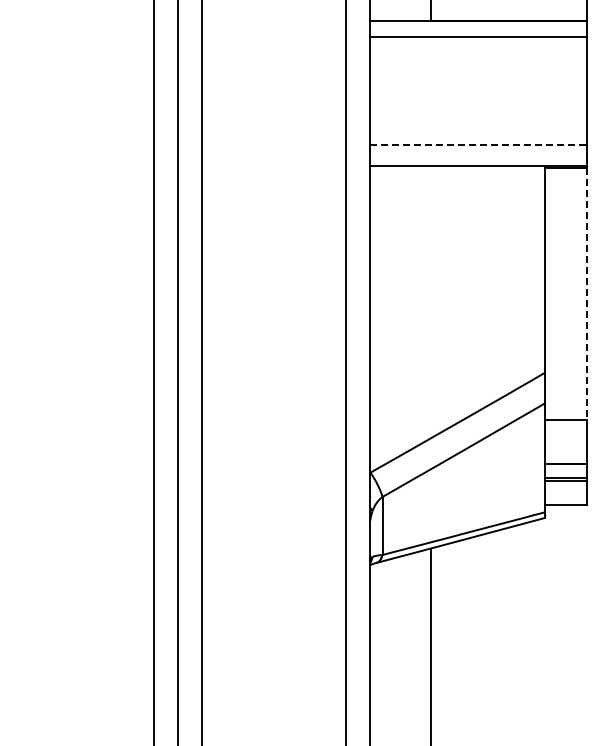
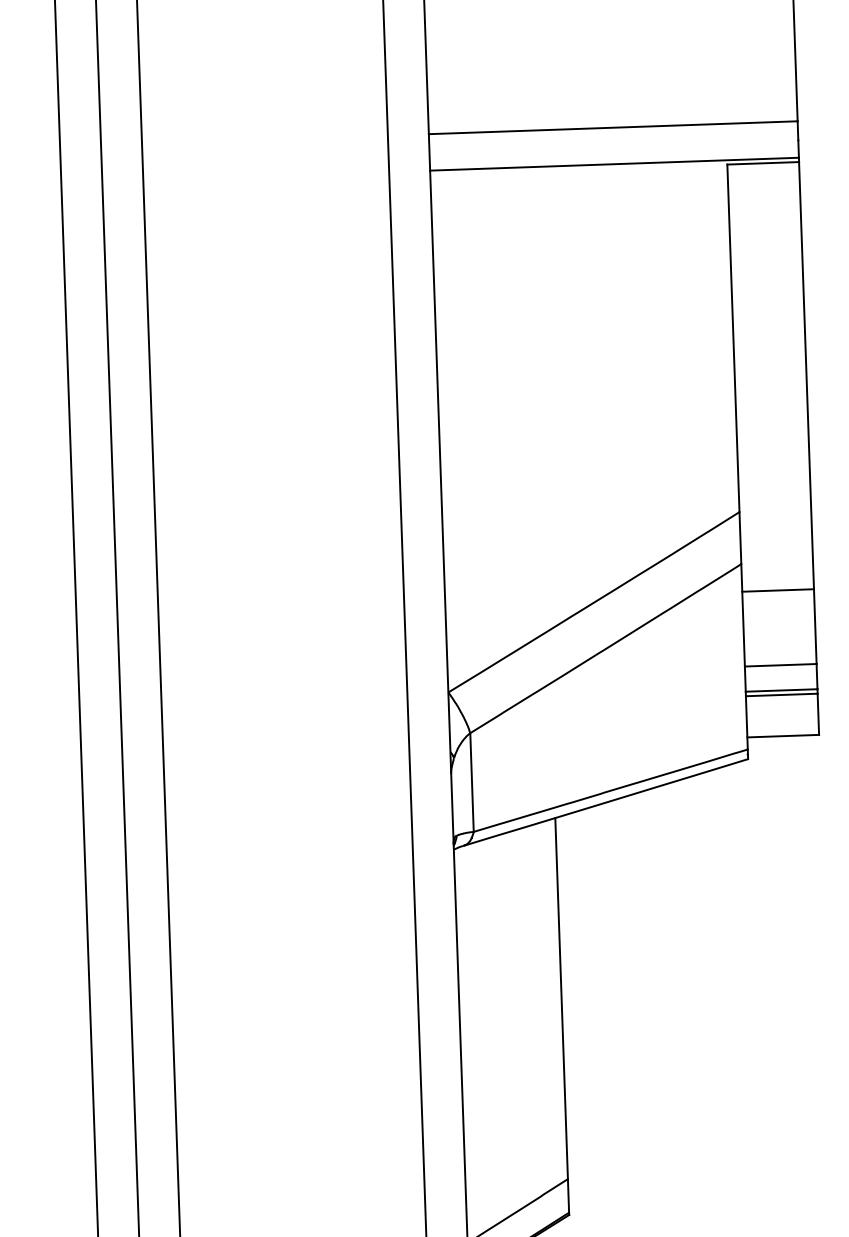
line: (479, 144) -> (614, 127), dashed -> solid
line: (587, 294) -> (807, 376), dashed -> solid

